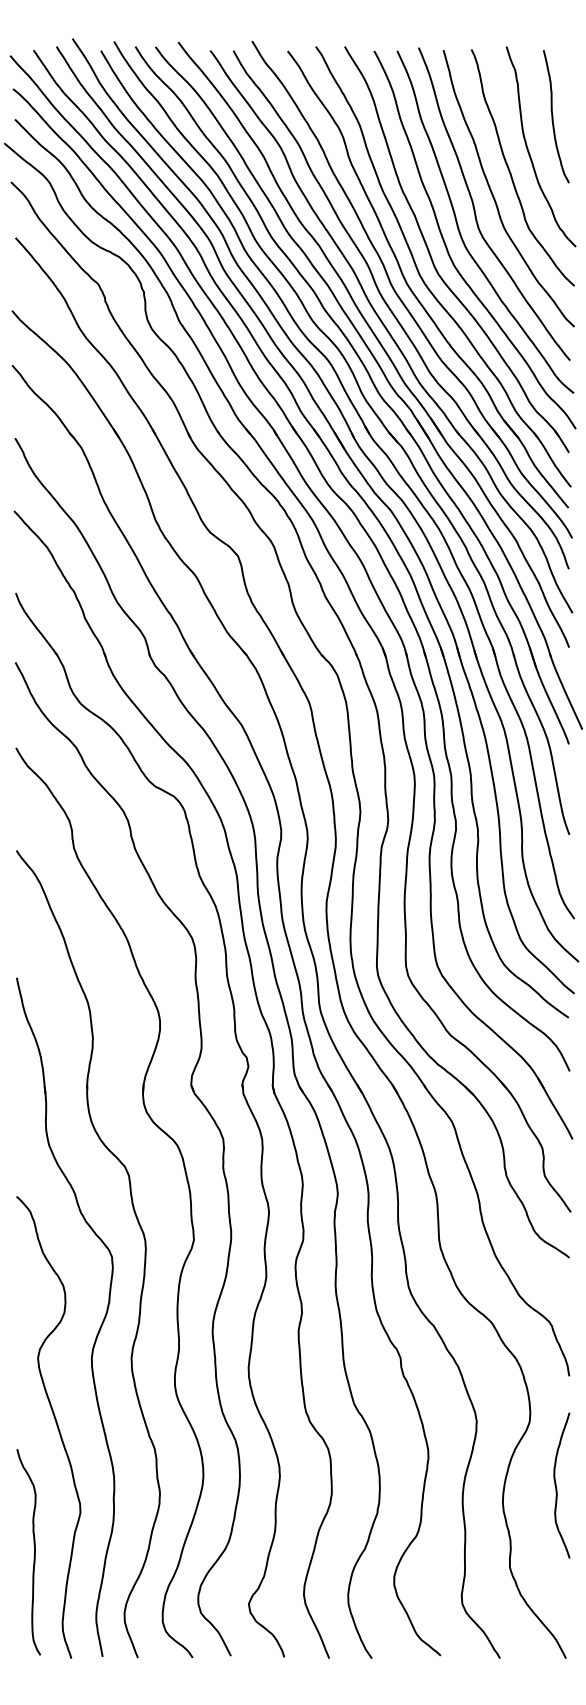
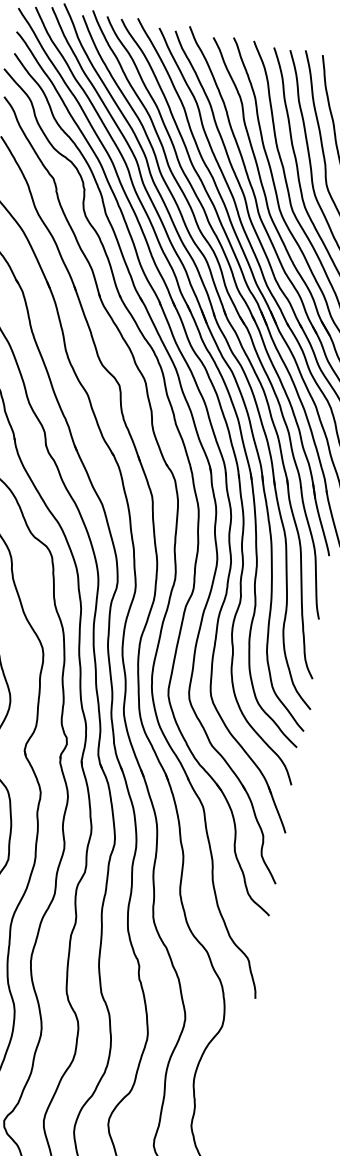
curve: (556, 1485) -> (233, 1073), removed

